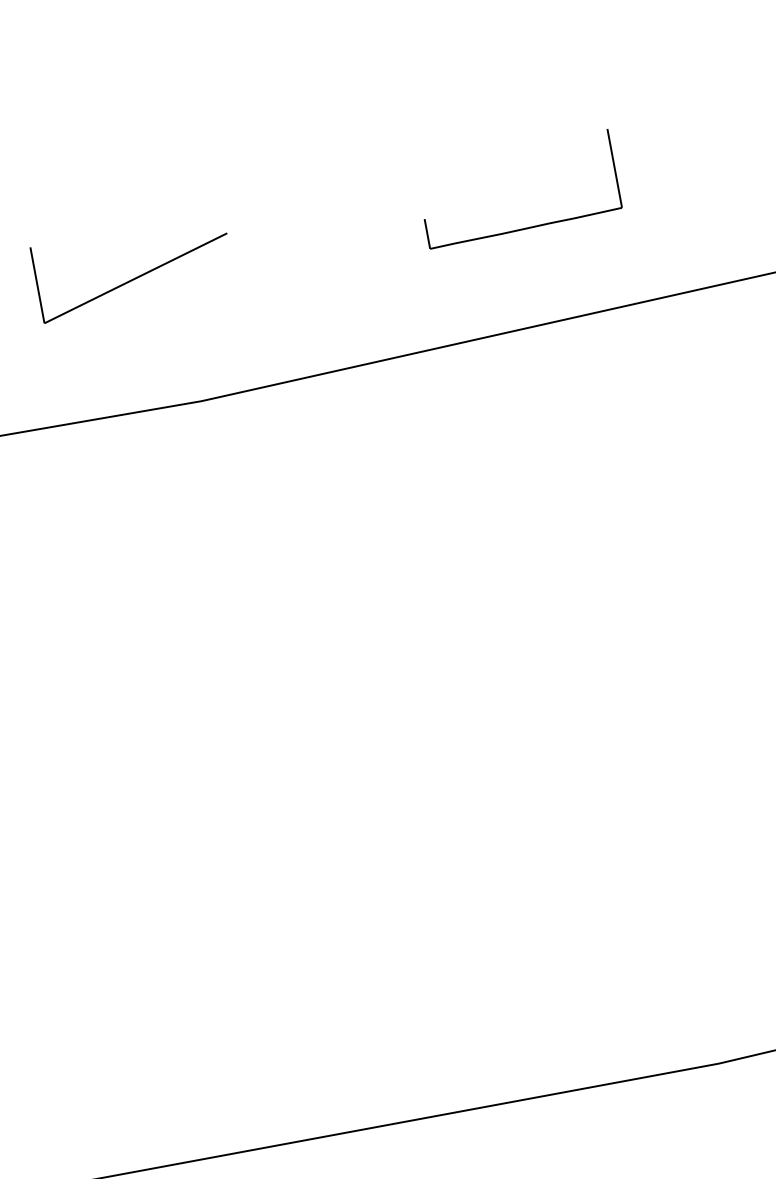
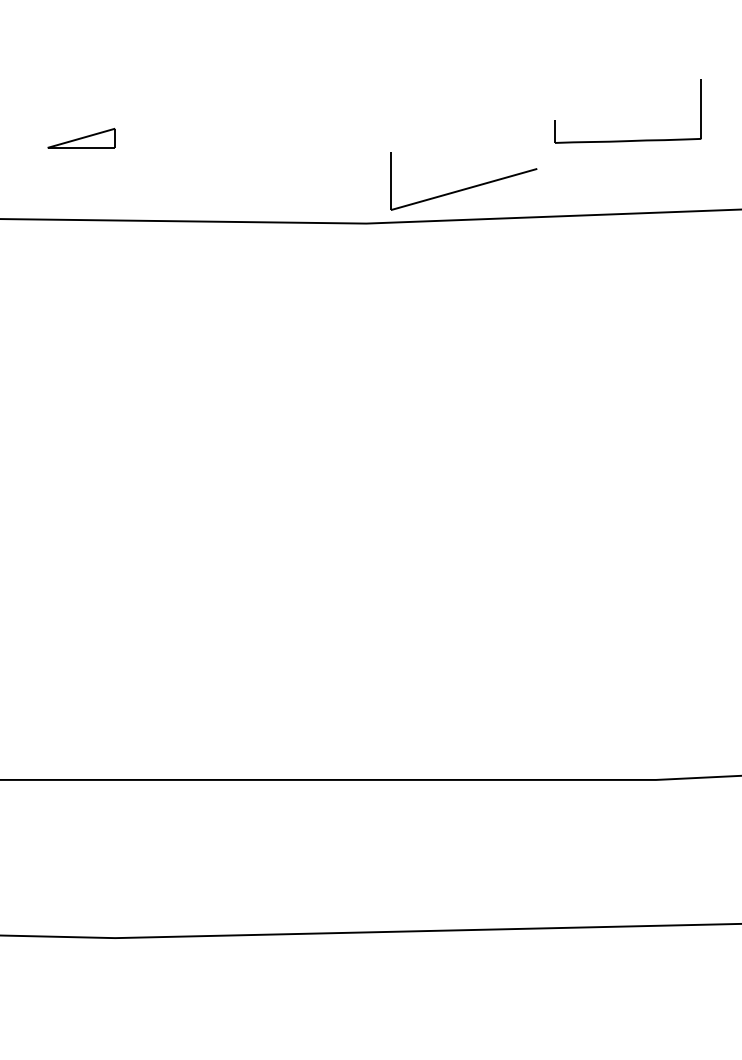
part: (138, 275) -> (466, 187), moved

